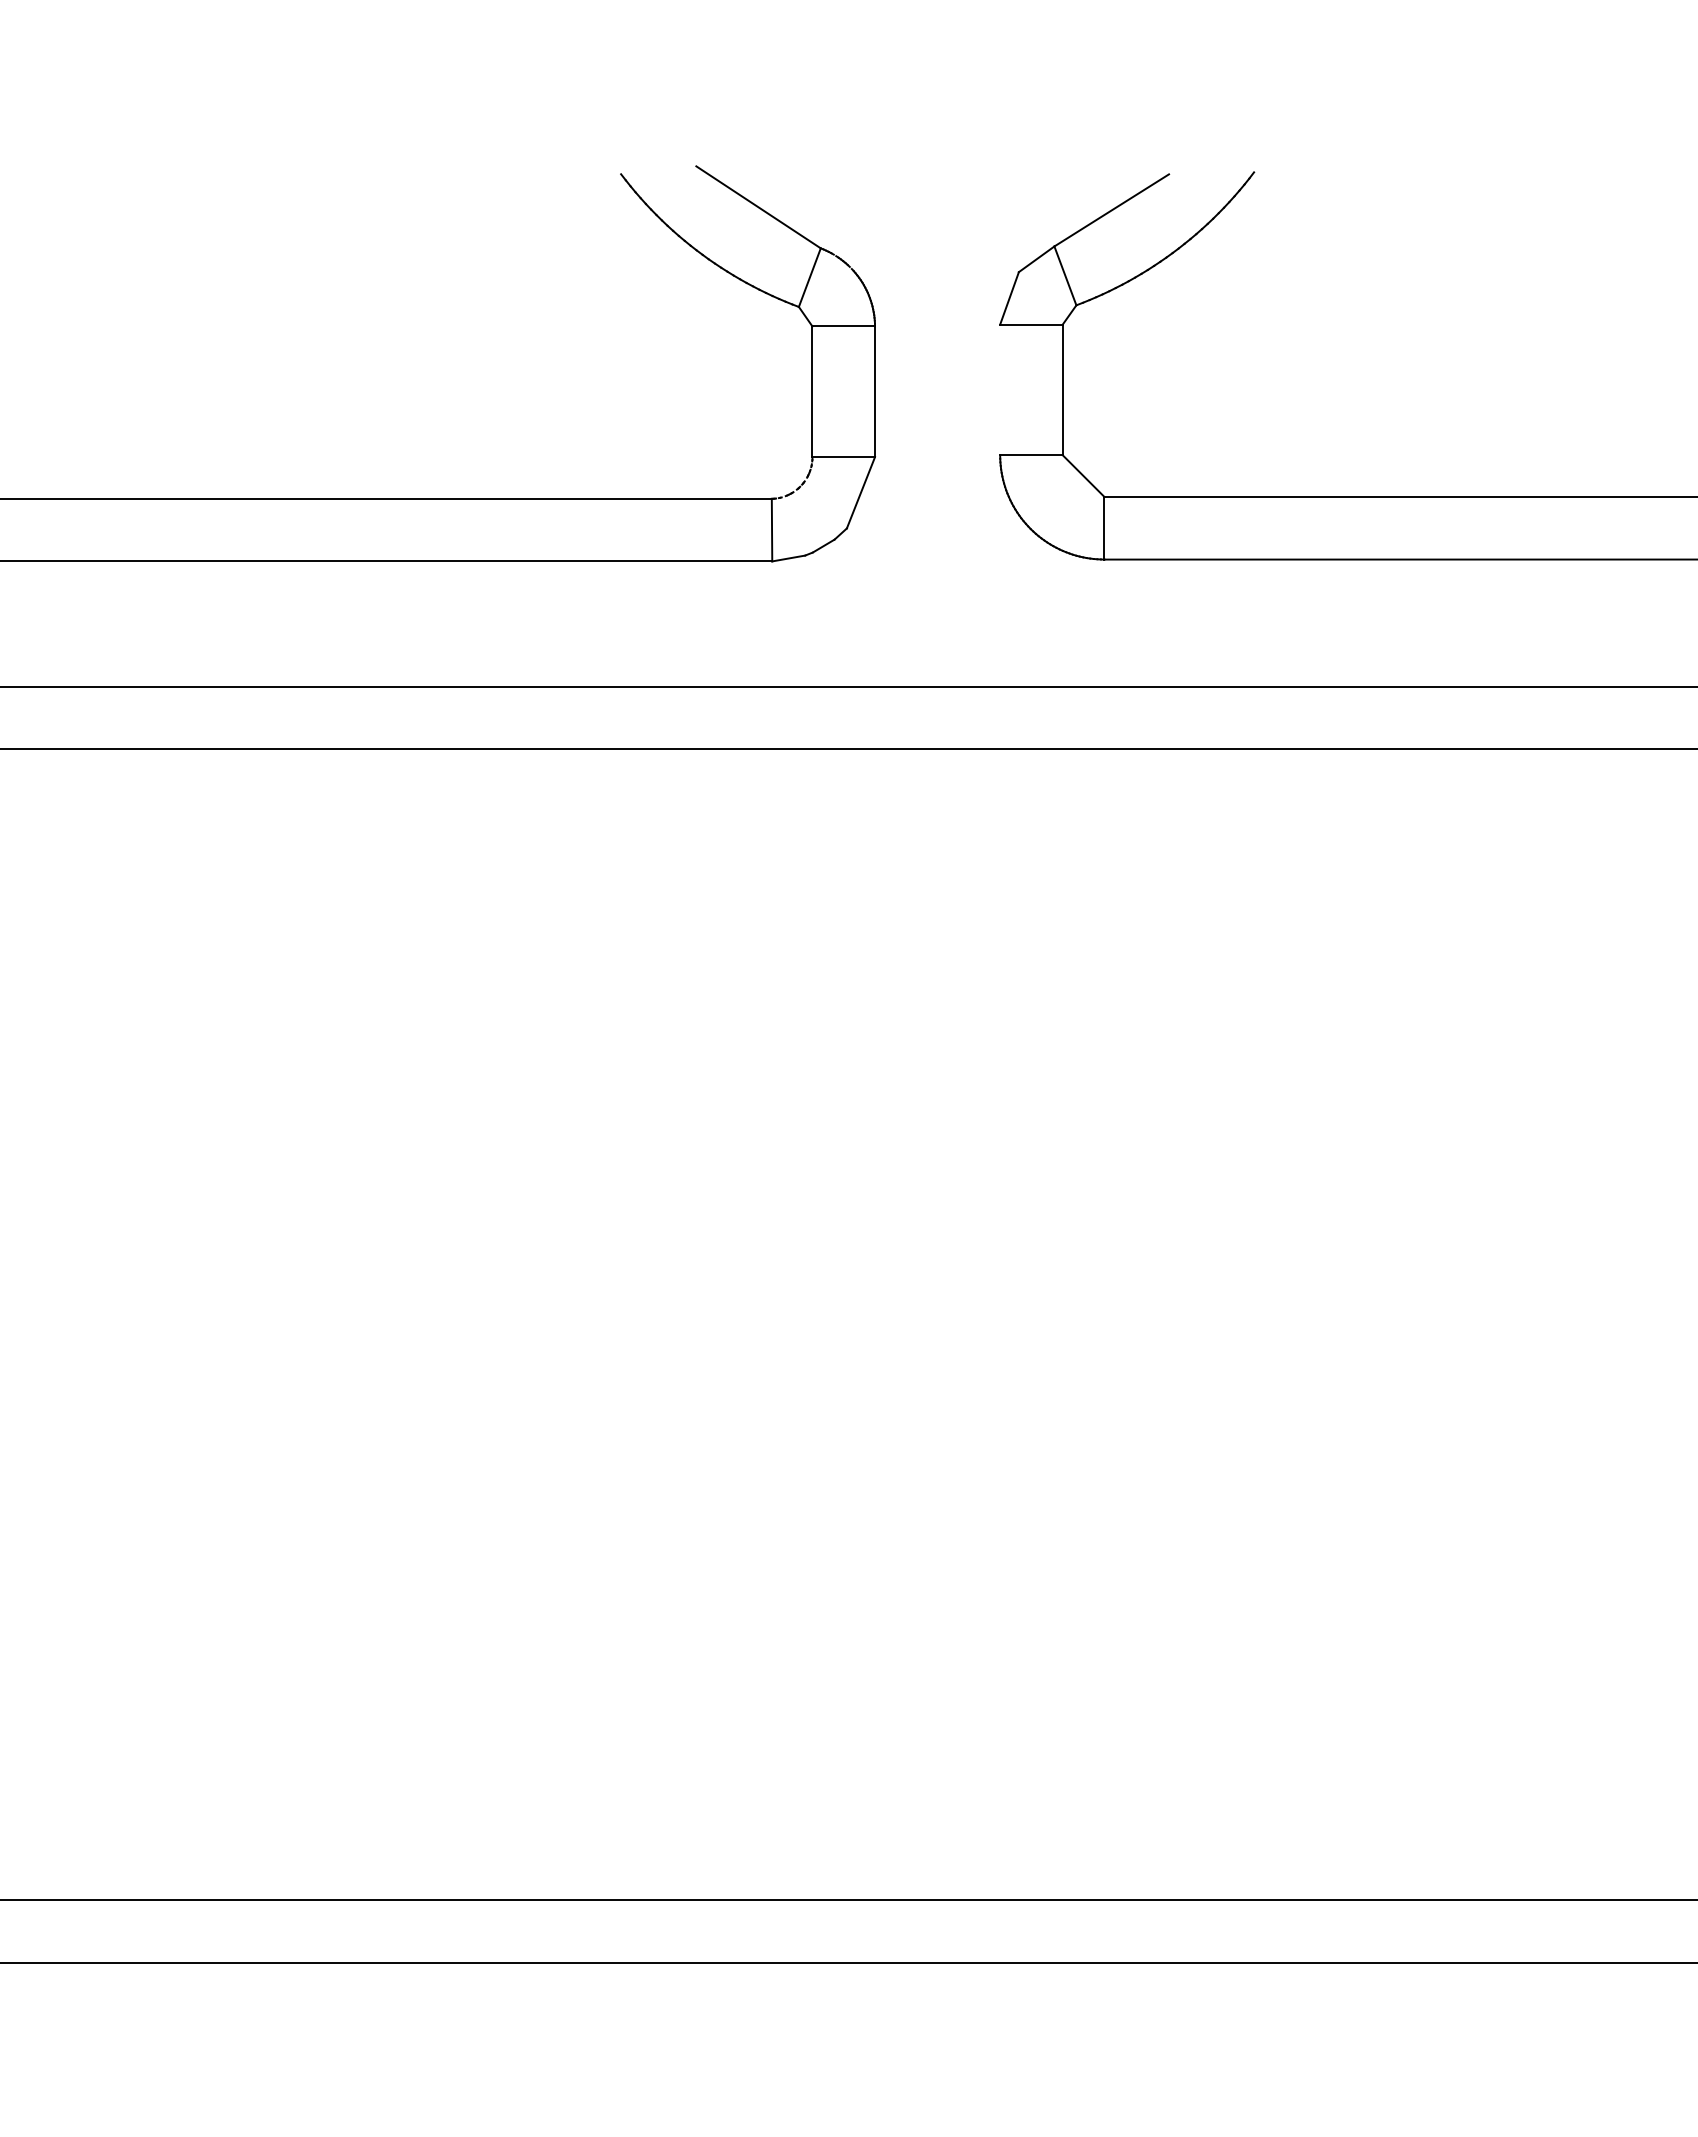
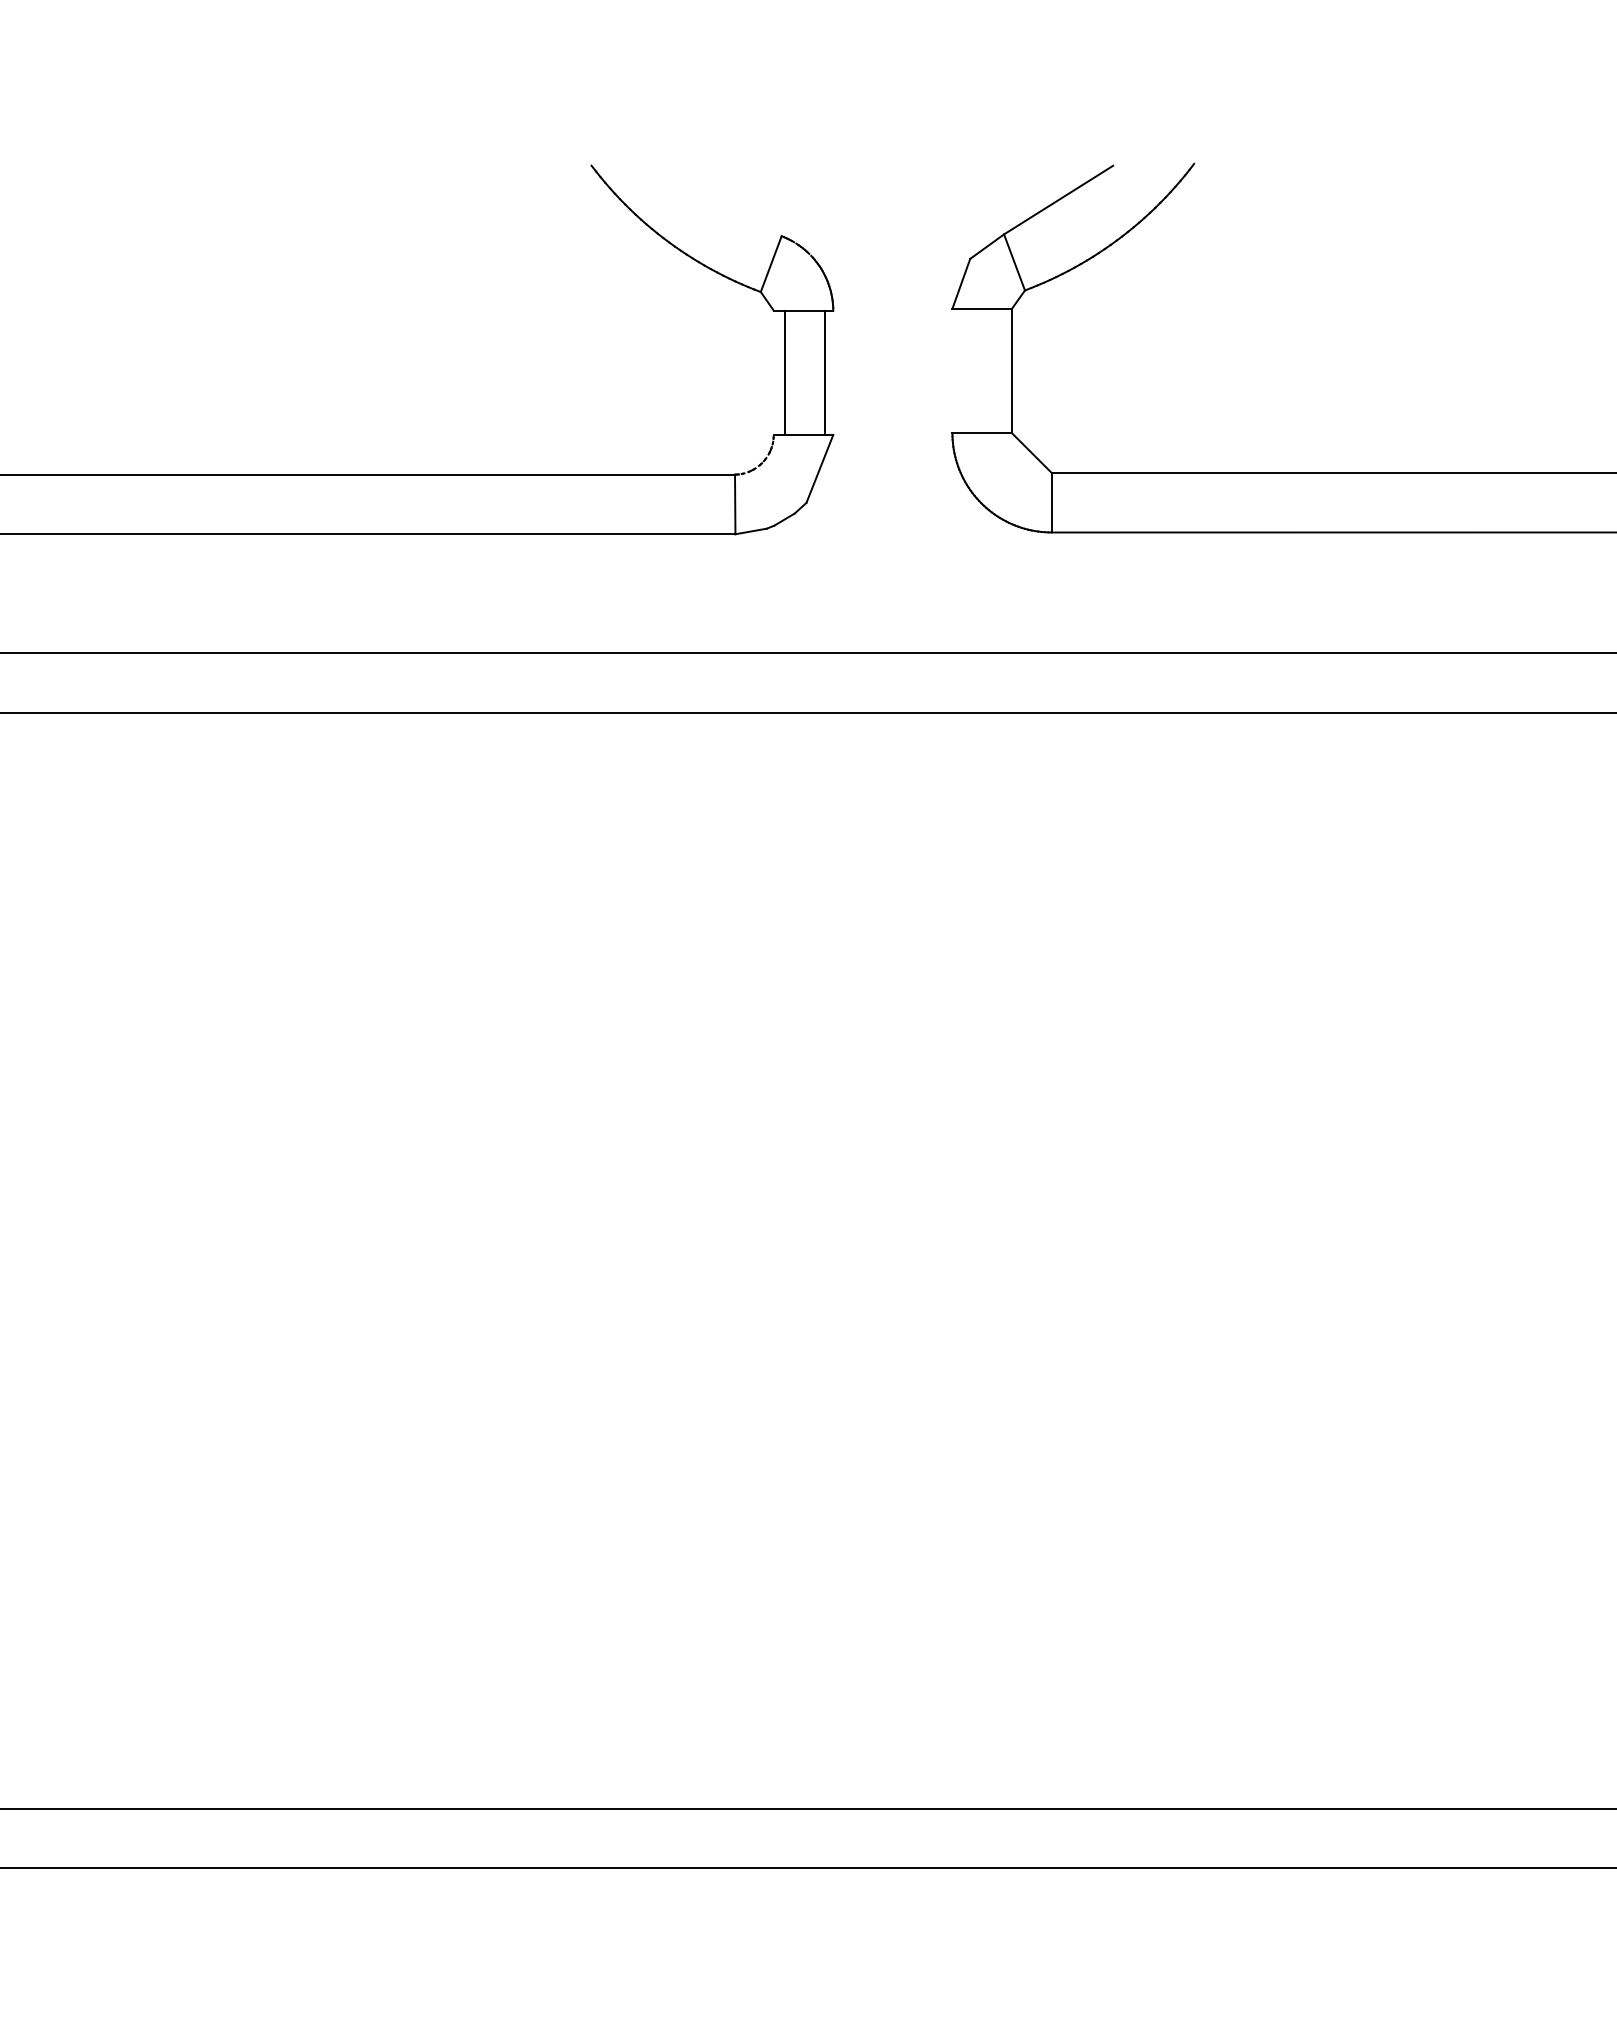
line: (758, 207) -> (722, 197), removed
line: (812, 391) -> (825, 372), moved
line: (875, 391) -> (785, 372), moved

